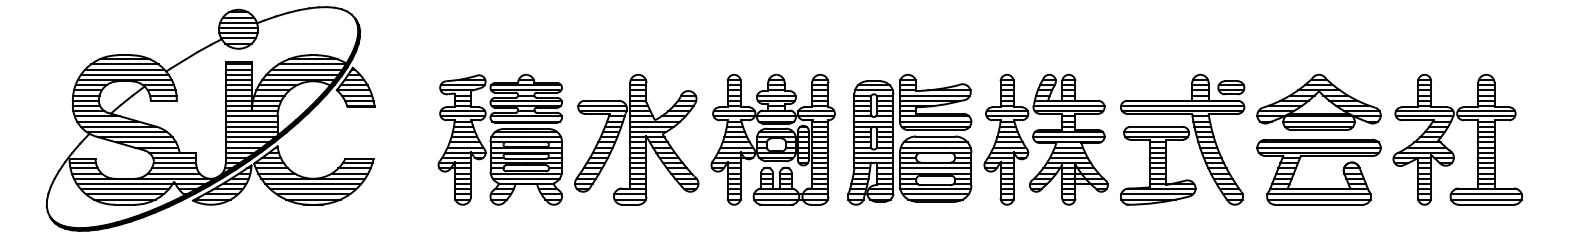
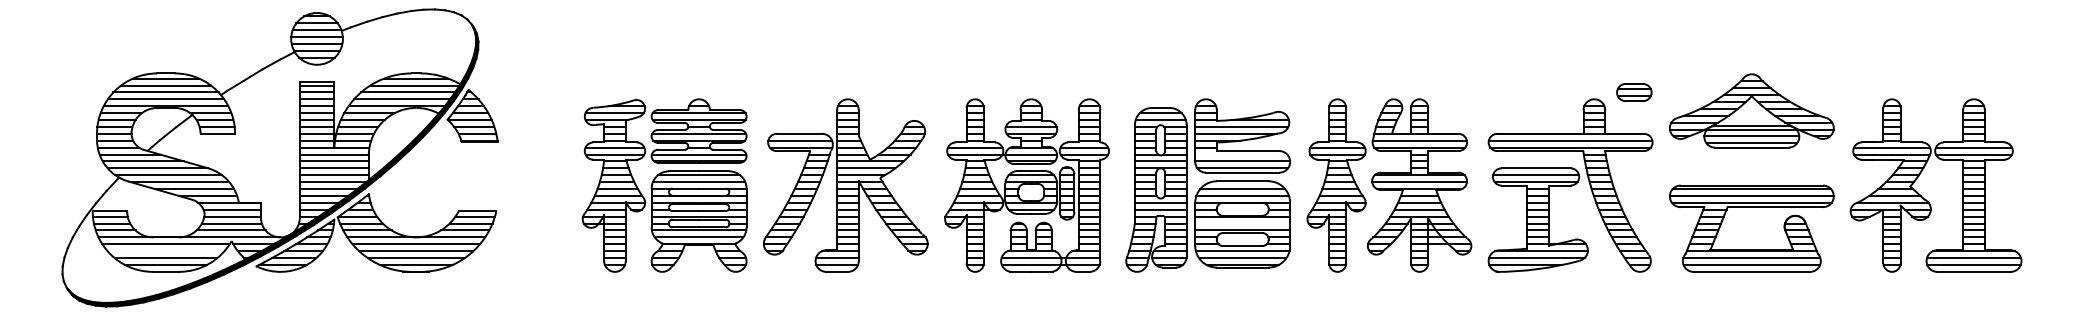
part: (1231, 87) -> (1634, 92), moved
part: (1318, 102) -> (1751, 110), moved
line: (934, 116) -> (1241, 154), removed
line: (935, 168) -> (1242, 223), removed
line: (124, 189) -> (165, 251), removed

